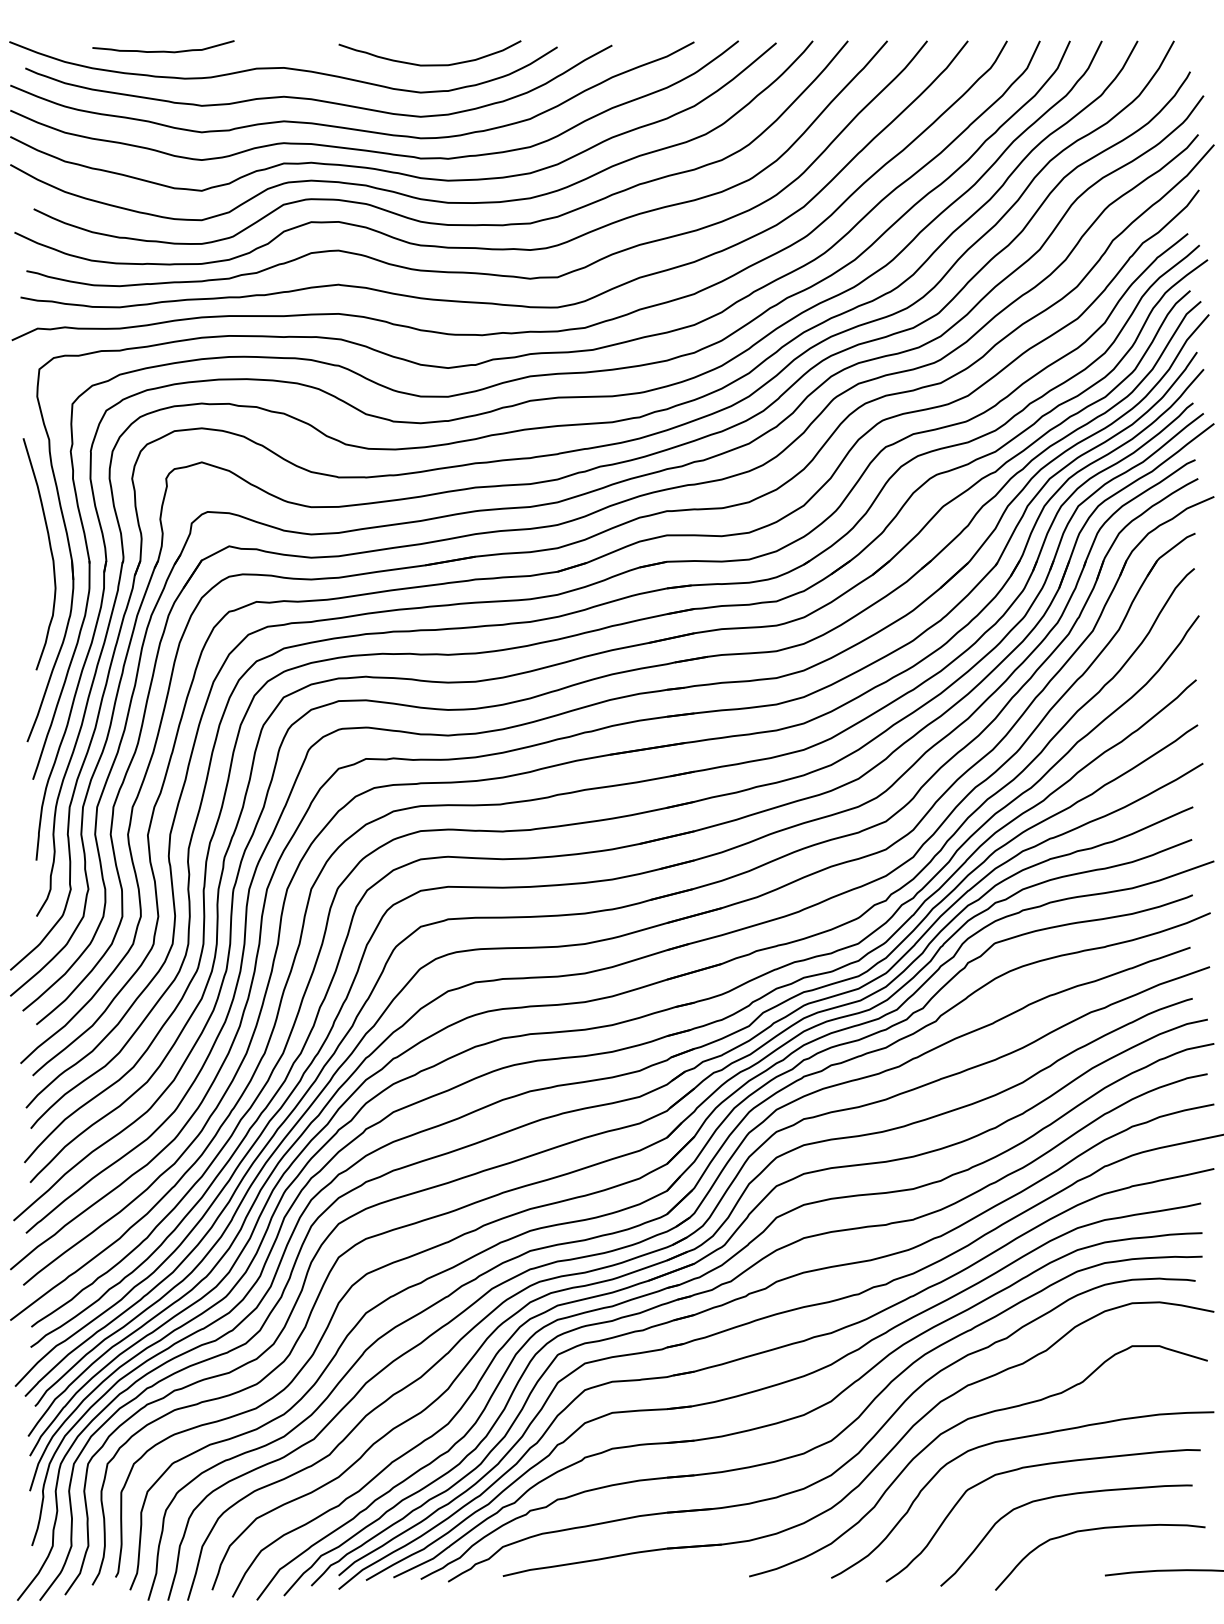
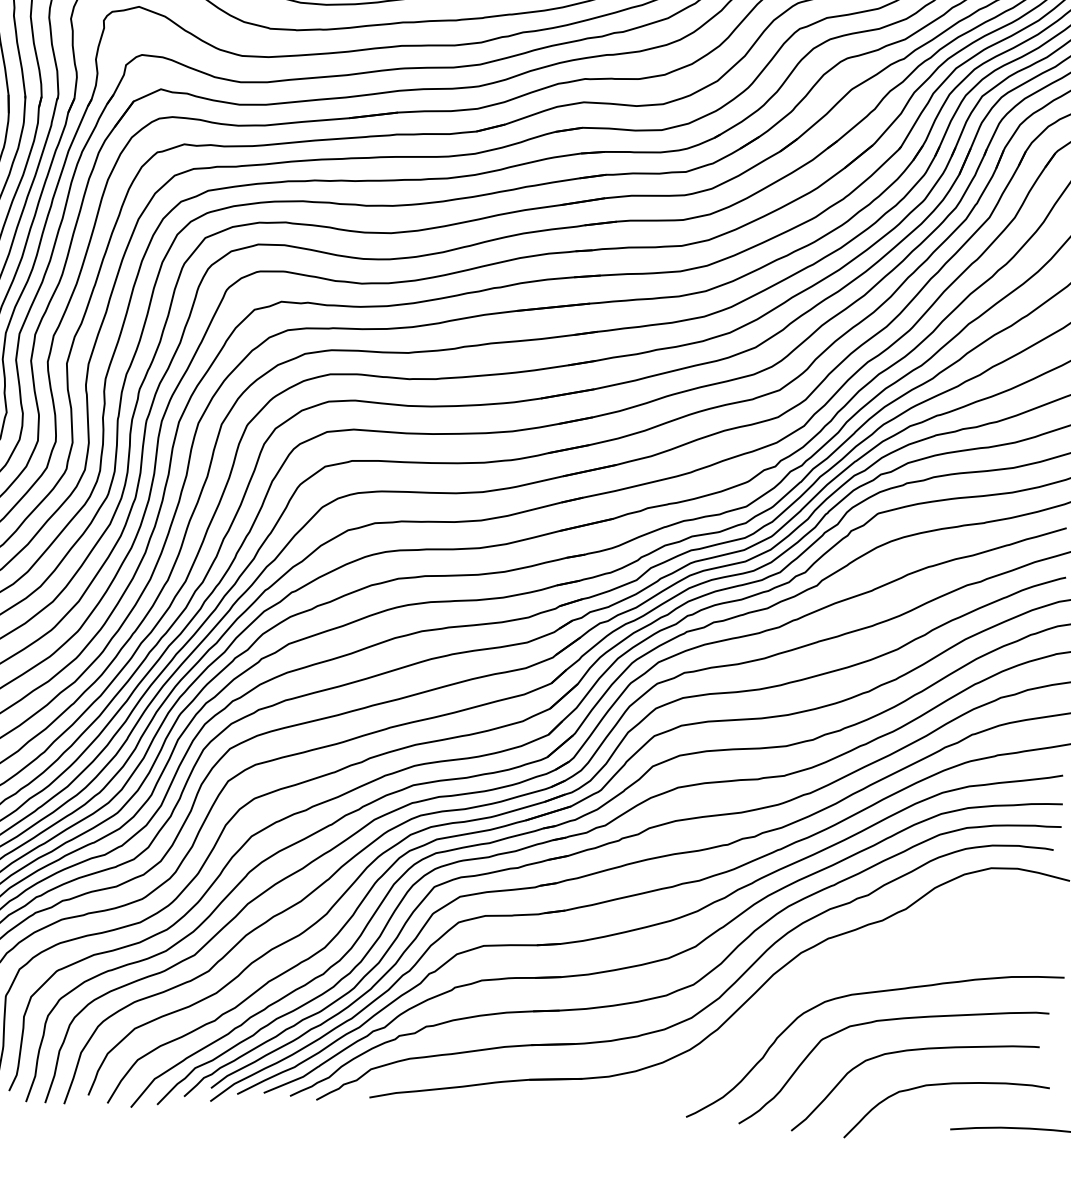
curve: (960, 1424) -> (819, 975), removed

